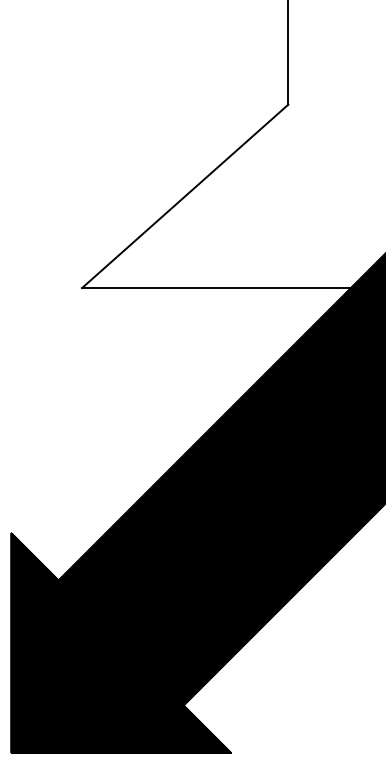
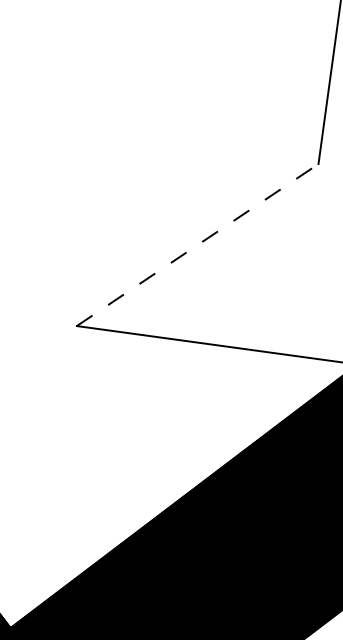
line: (185, 196) -> (197, 245), solid -> dashed

